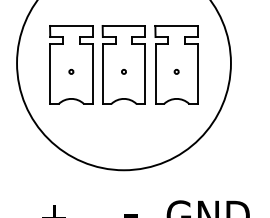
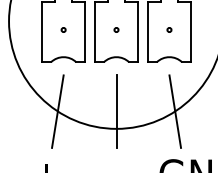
line: (65, 153) -> (57, 112), added
line: (124, 153) -> (117, 112), added
line: (182, 153) -> (175, 112), added

